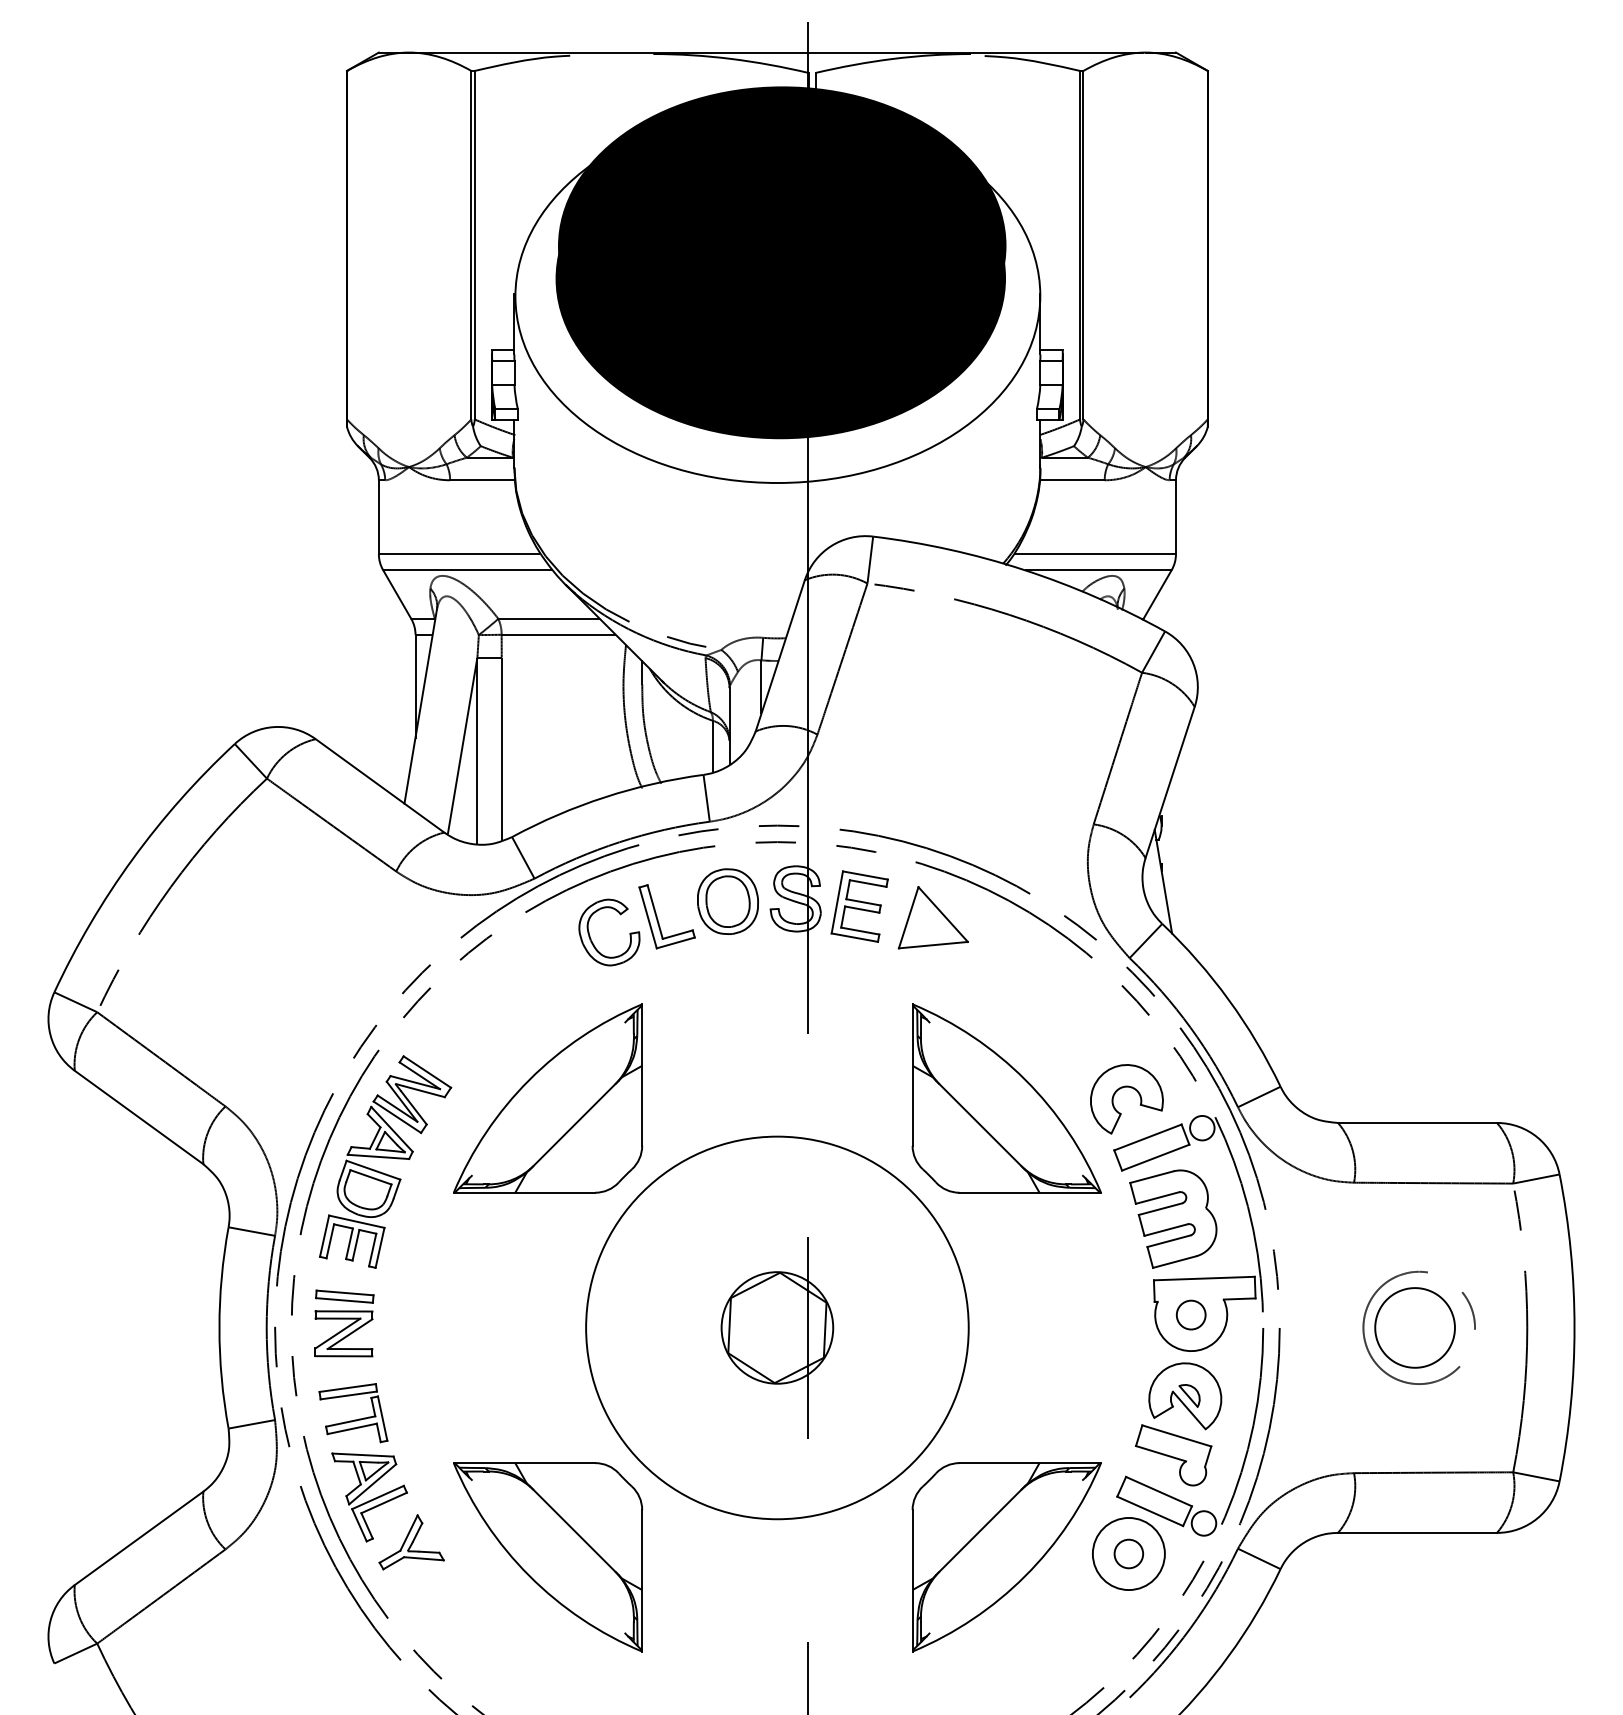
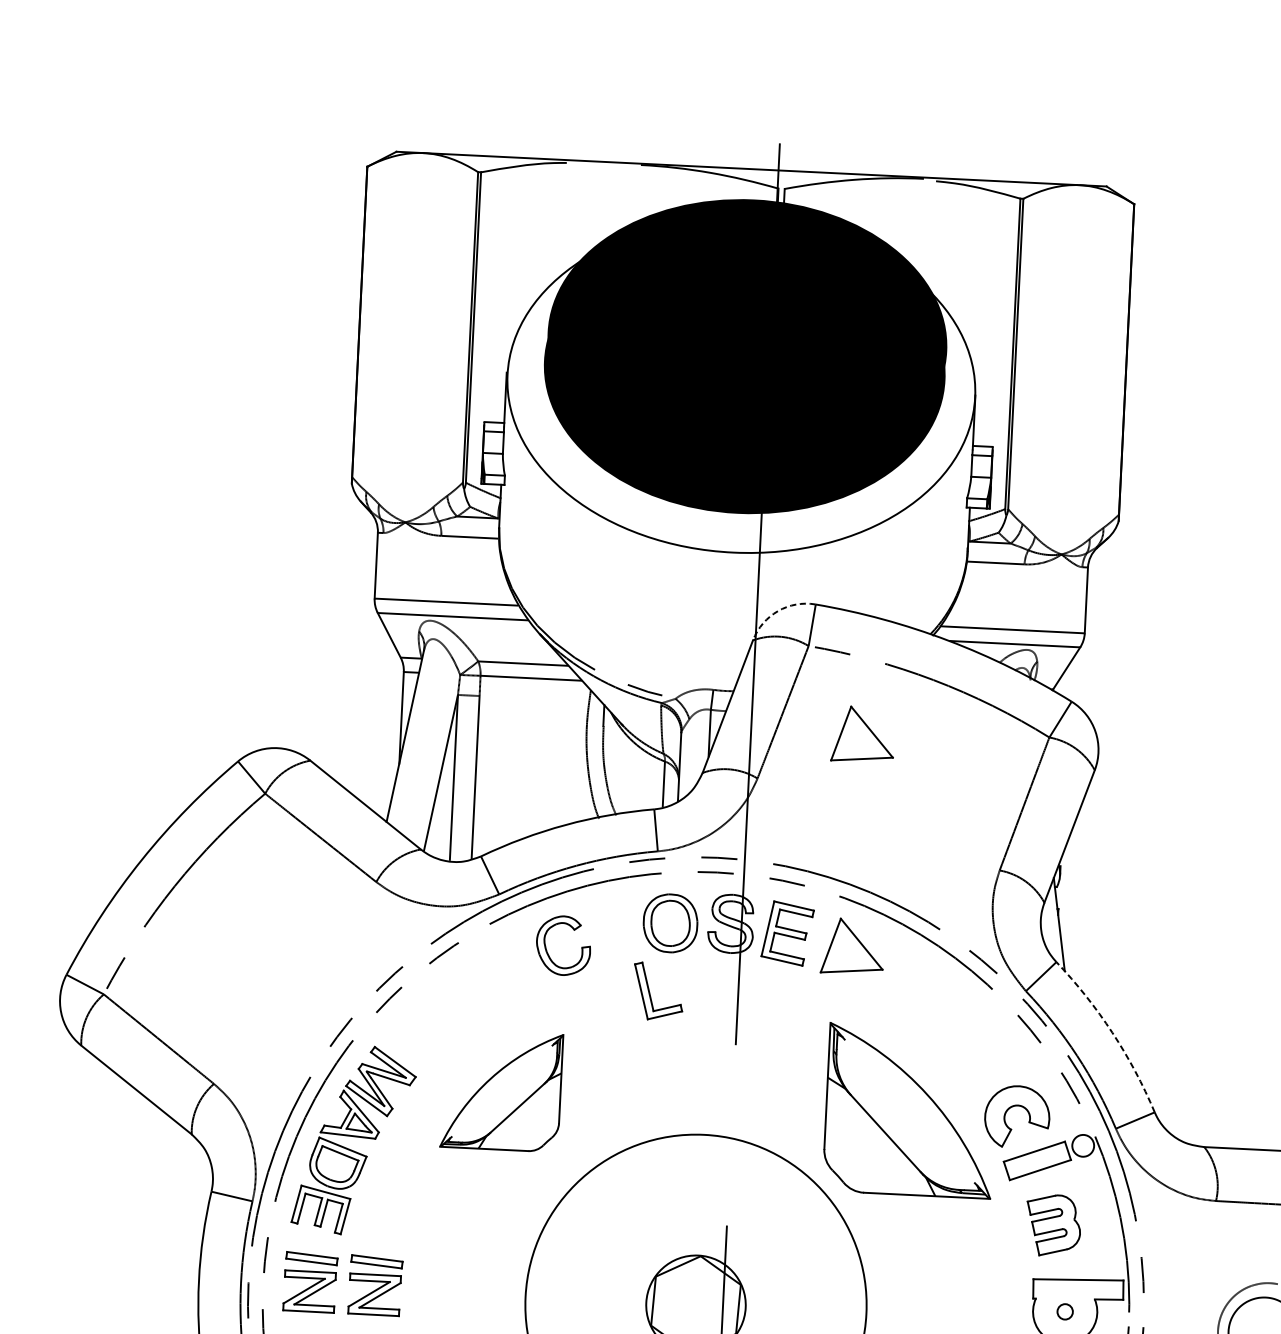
arc: (831, 546) -> (778, 611), solid -> dashed
part: (932, 679) -> (862, 734), added
part: (658, 919) -> (650, 993), moved
arc: (1228, 999) -> (1112, 1032), solid -> dashed
part: (548, 1098) -> (502, 1090), size x0.7
part: (1173, 1218) -> (1053, 1225), size x0.7
circle: (1190, 1314) -> (1064, 1311), size x0.6
part: (417, 1323) -> (375, 1285), added

